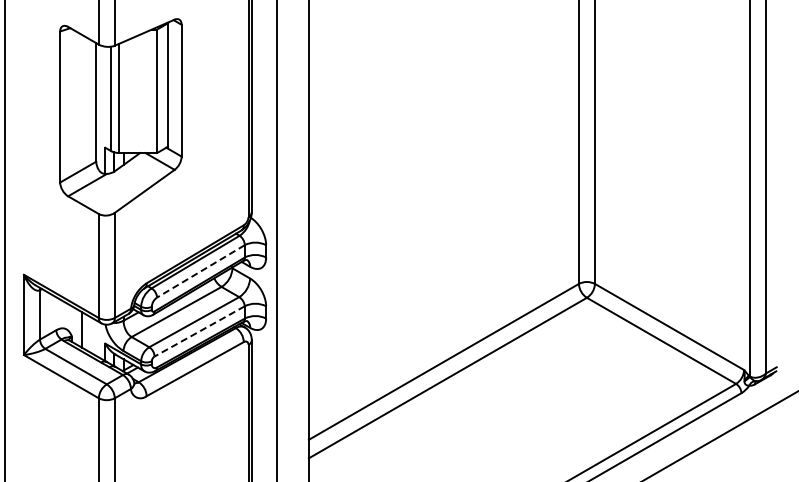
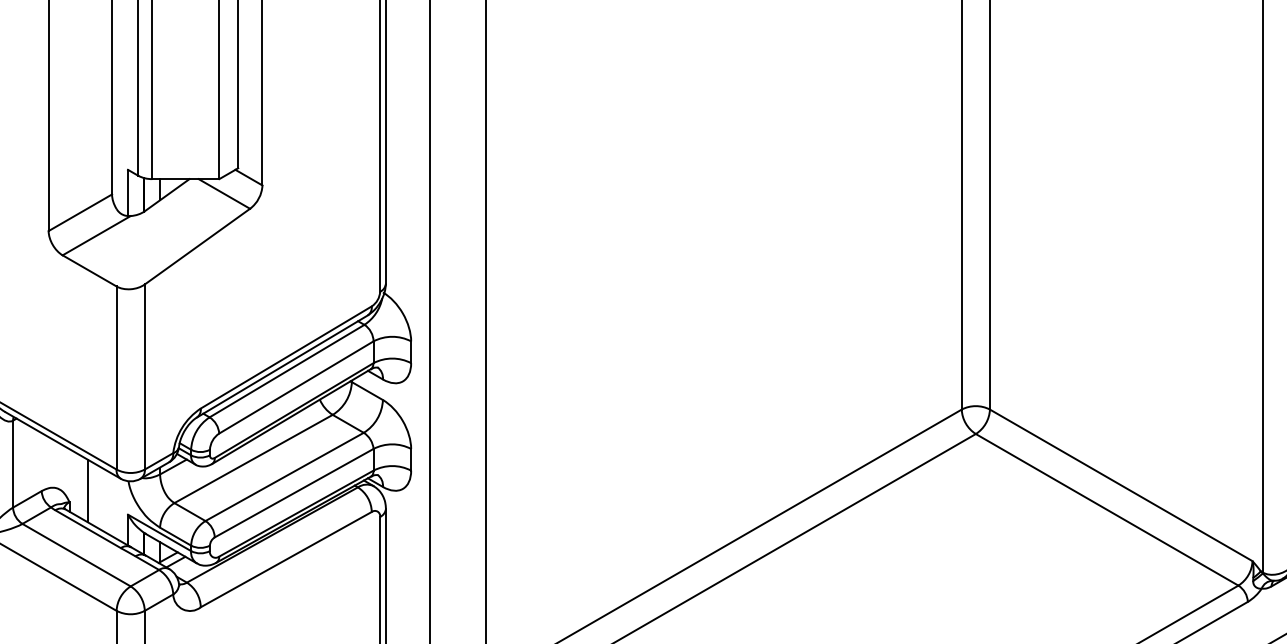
line: (200, 271) -> (295, 387), dashed -> solid
line: (199, 331) -> (293, 493), dashed -> solid

